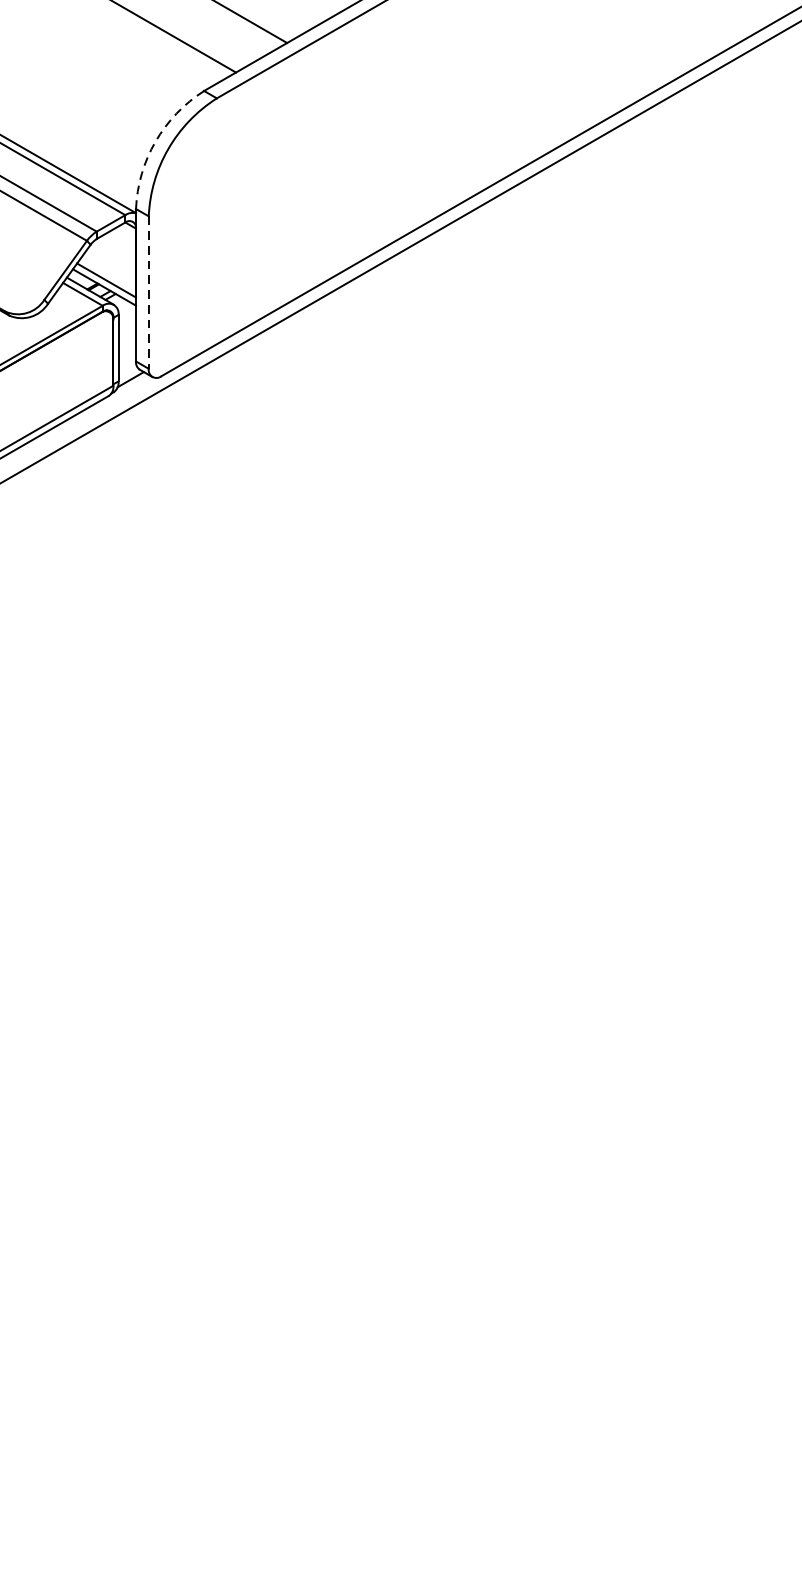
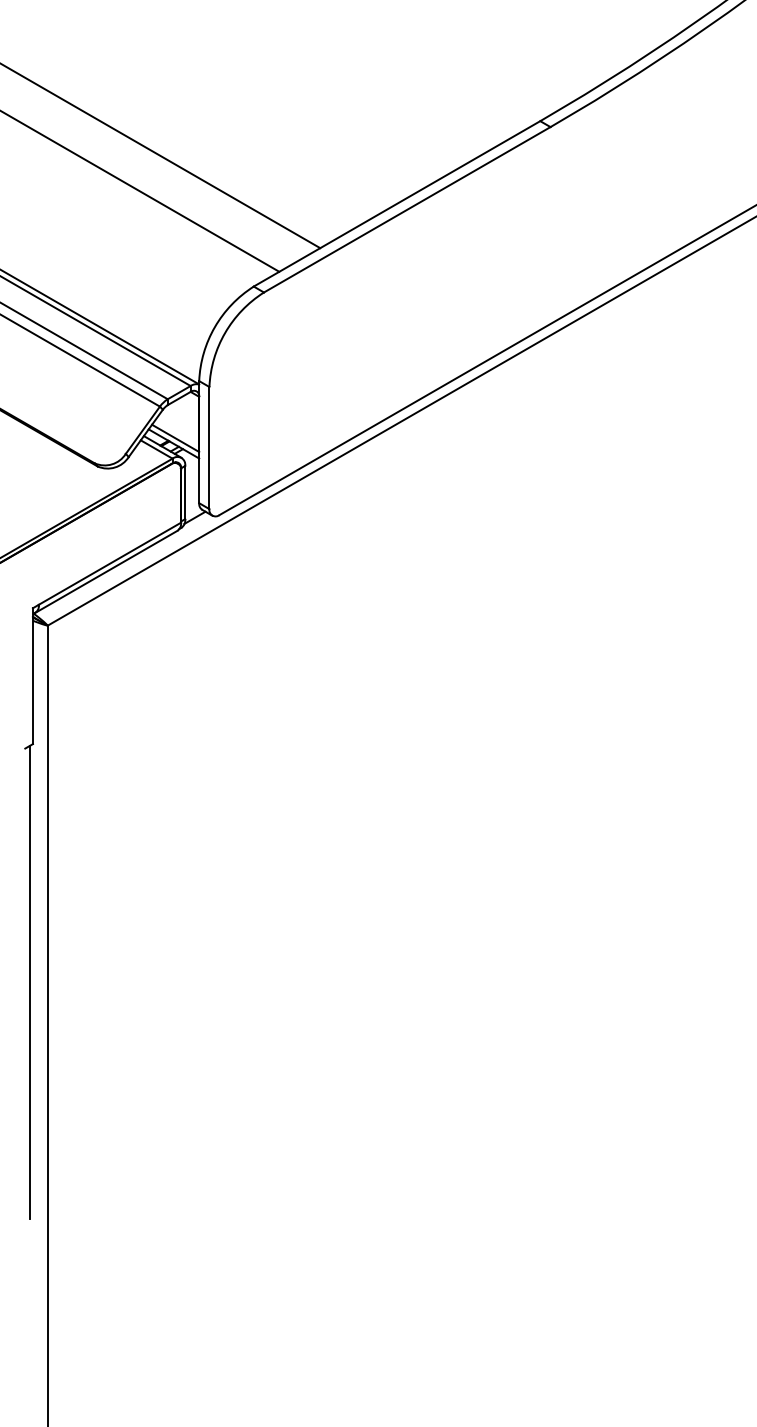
arc: (155, 142) -> (214, 327), dashed -> solid
line: (148, 293) -> (209, 448), dashed -> solid

